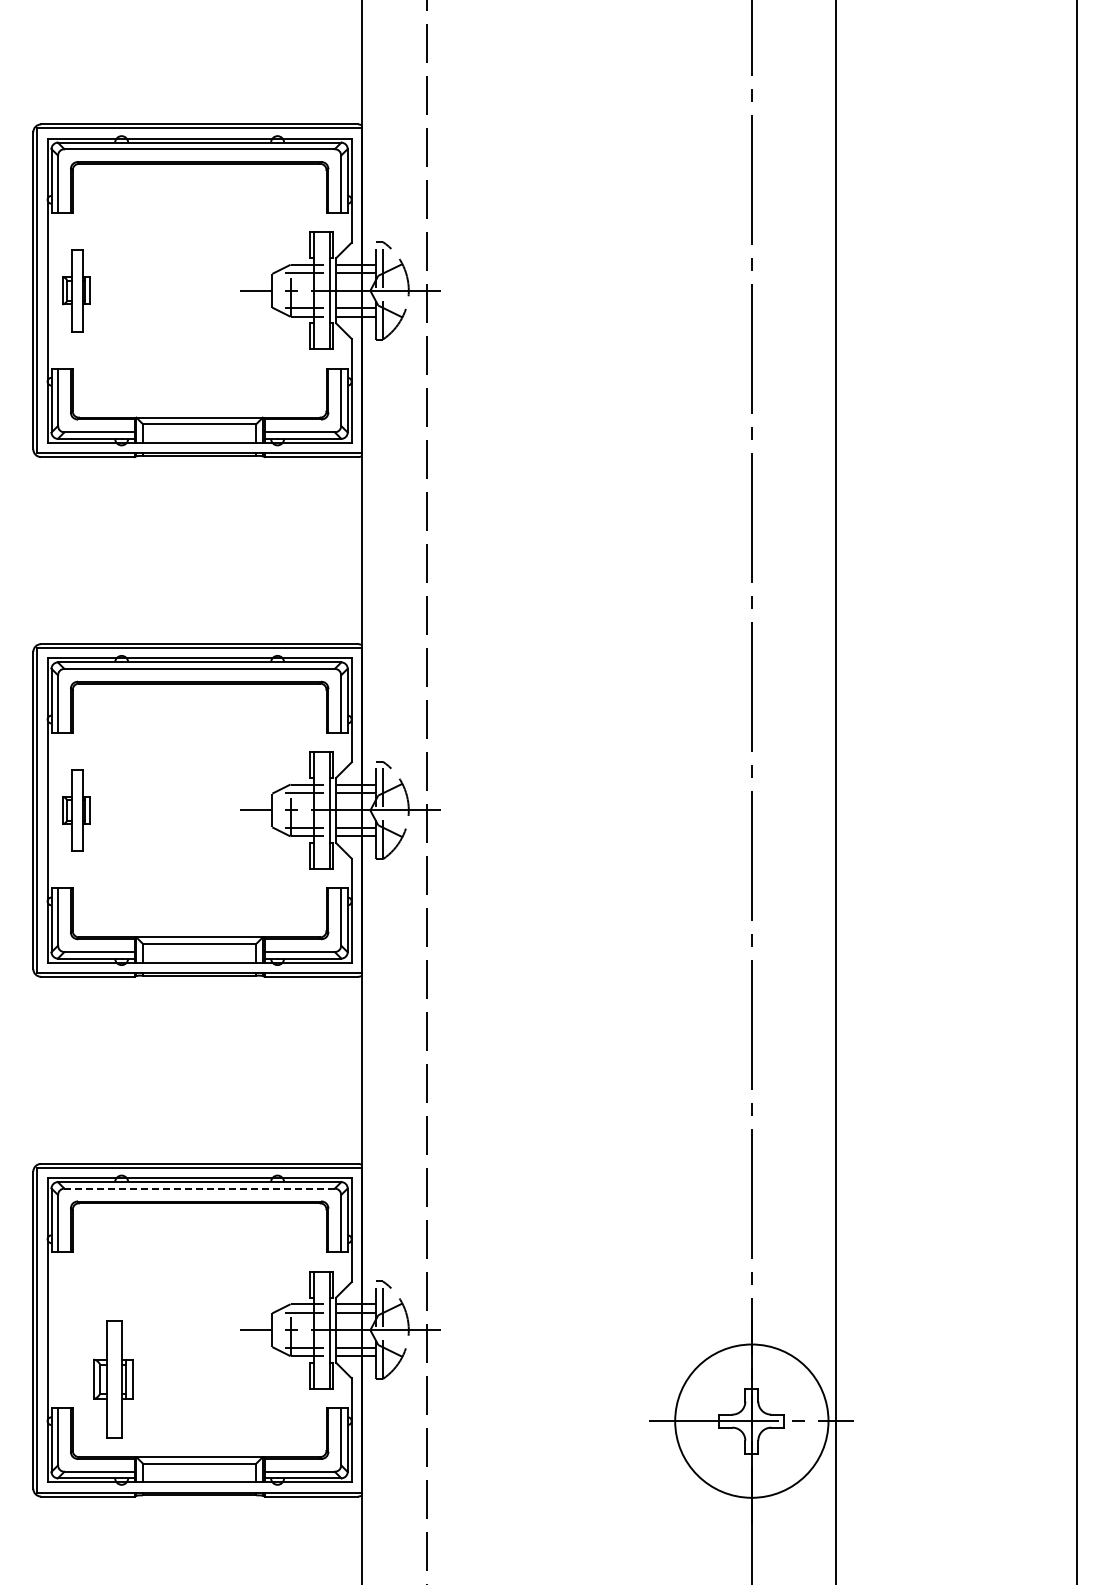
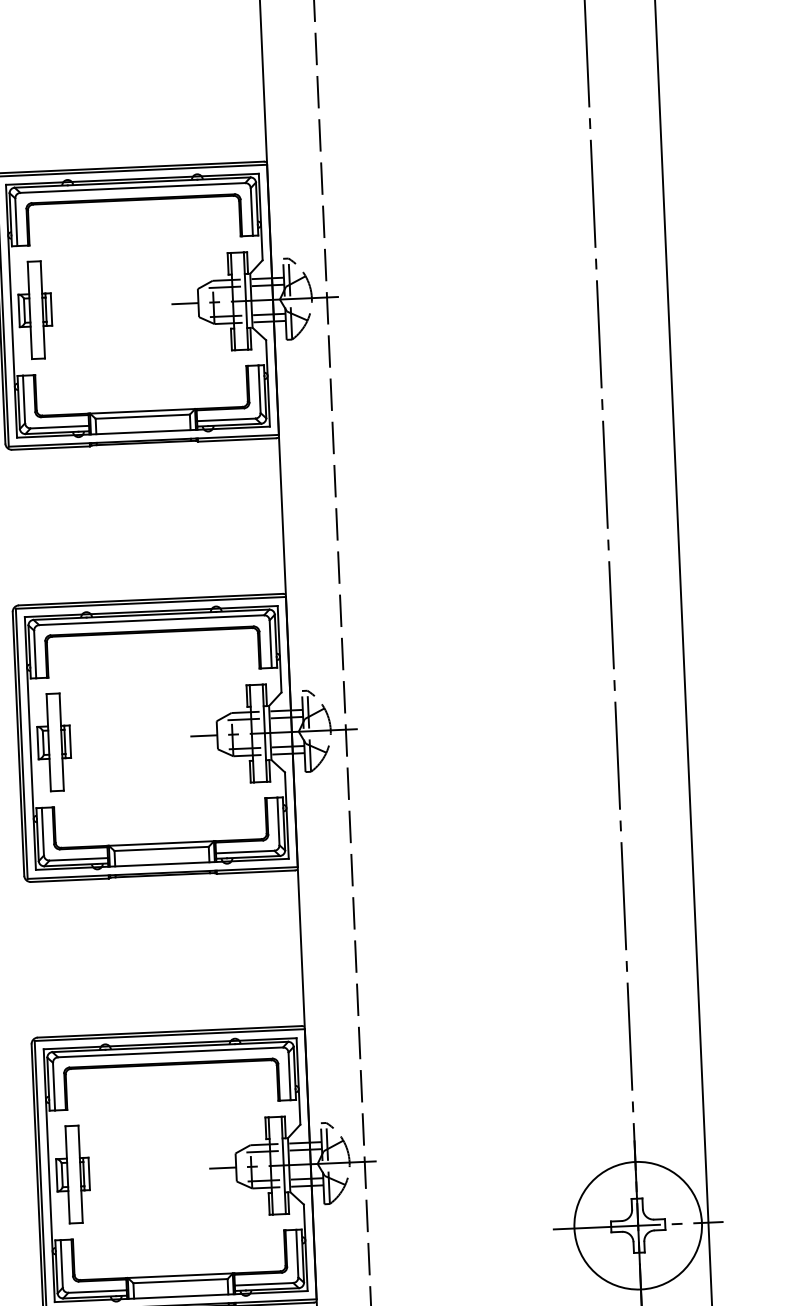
part: (76, 290) -> (35, 309), size x1.43
part: (76, 810) -> (54, 742), size x1.43
line: (199, 1188) -> (170, 1052), dashed -> solid
part: (113, 1379) -> (73, 1174), moved

